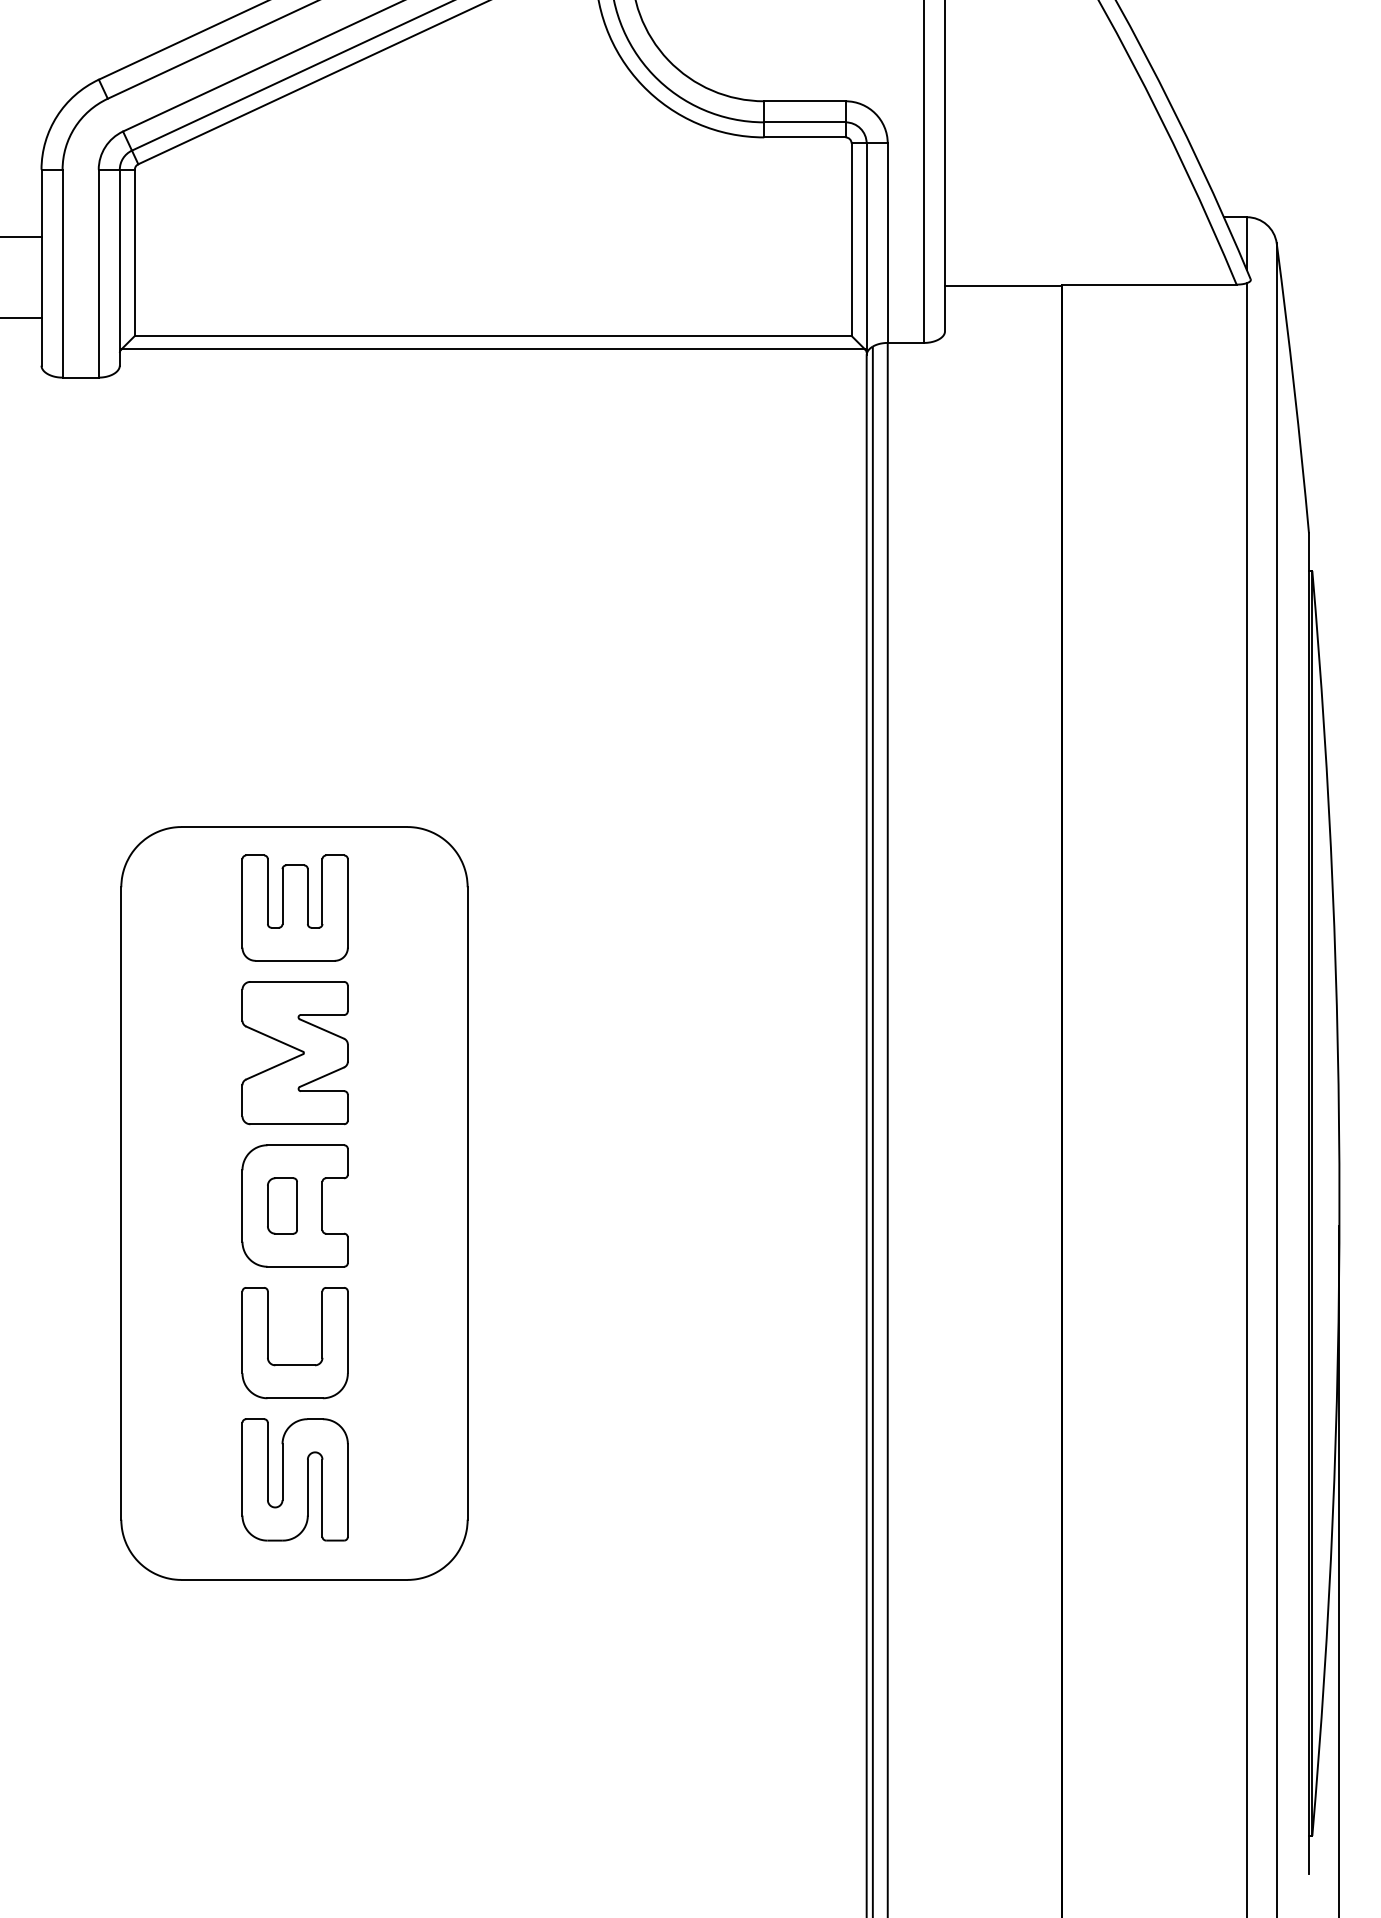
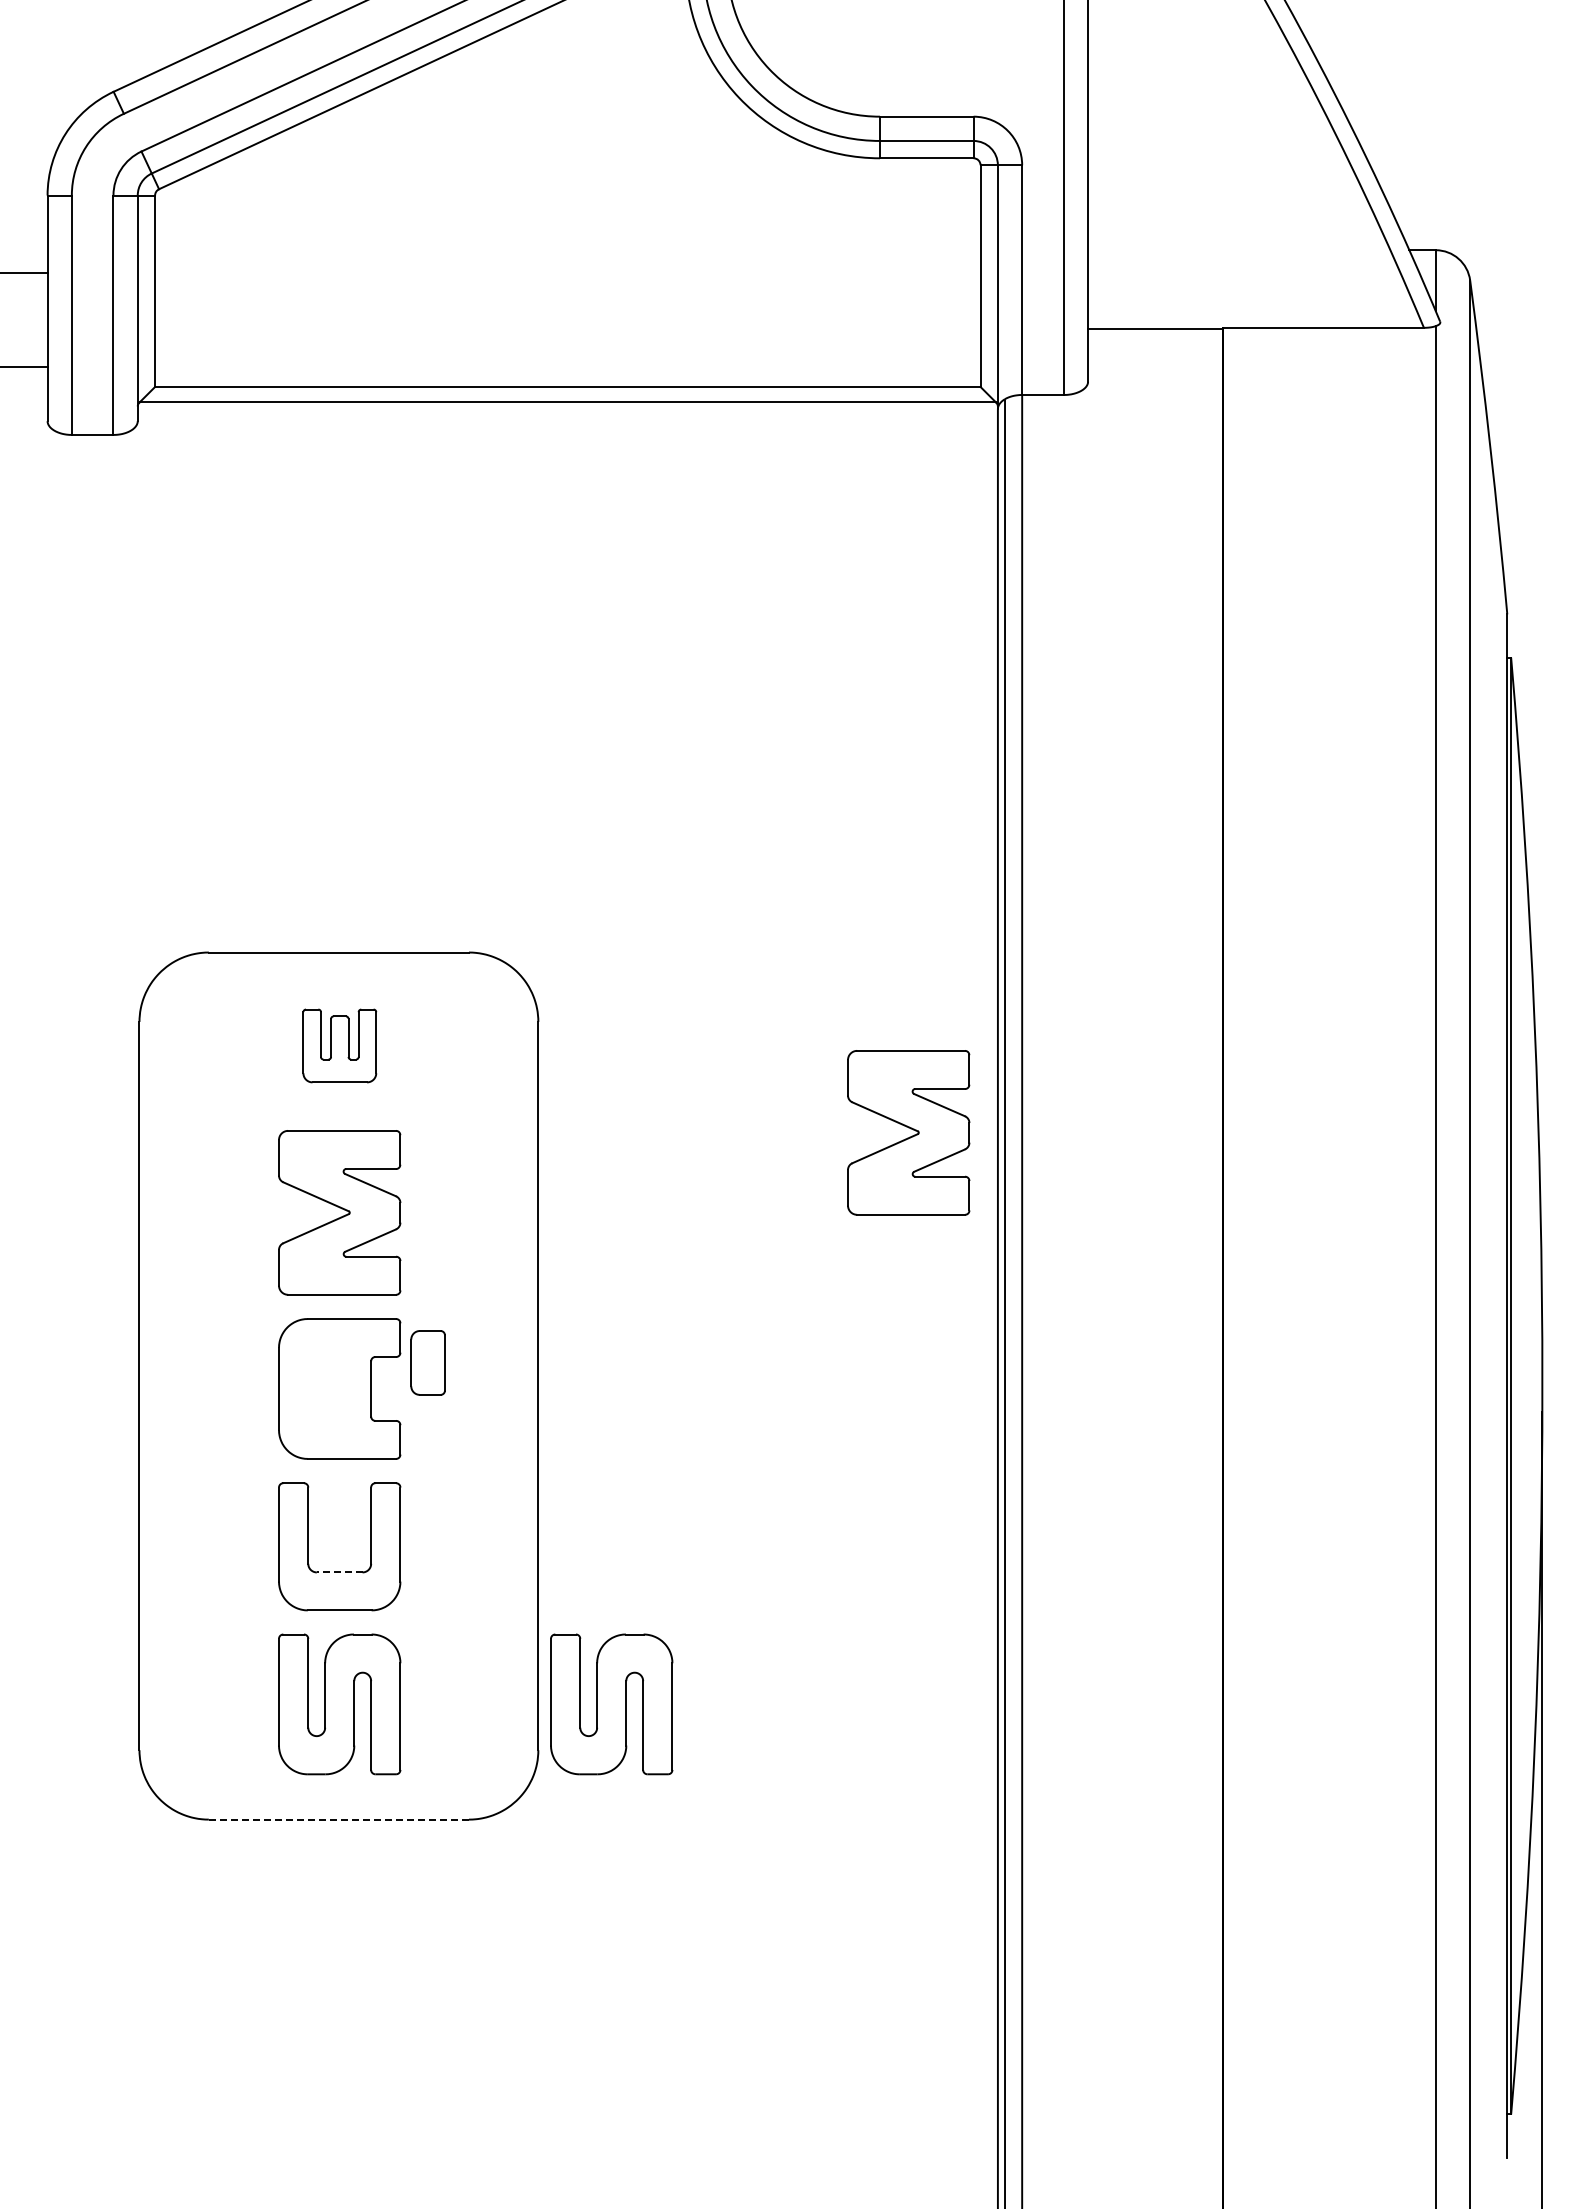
part: (294, 907) -> (339, 1045), size x0.6
part: (789, 983) -> (908, 1132), added
part: (281, 1205) -> (427, 1362), moved
line: (294, 1365) -> (339, 1572), solid -> dashed
part: (531, 1479) -> (611, 1704), added
line: (294, 1579) -> (339, 1819), solid -> dashed

